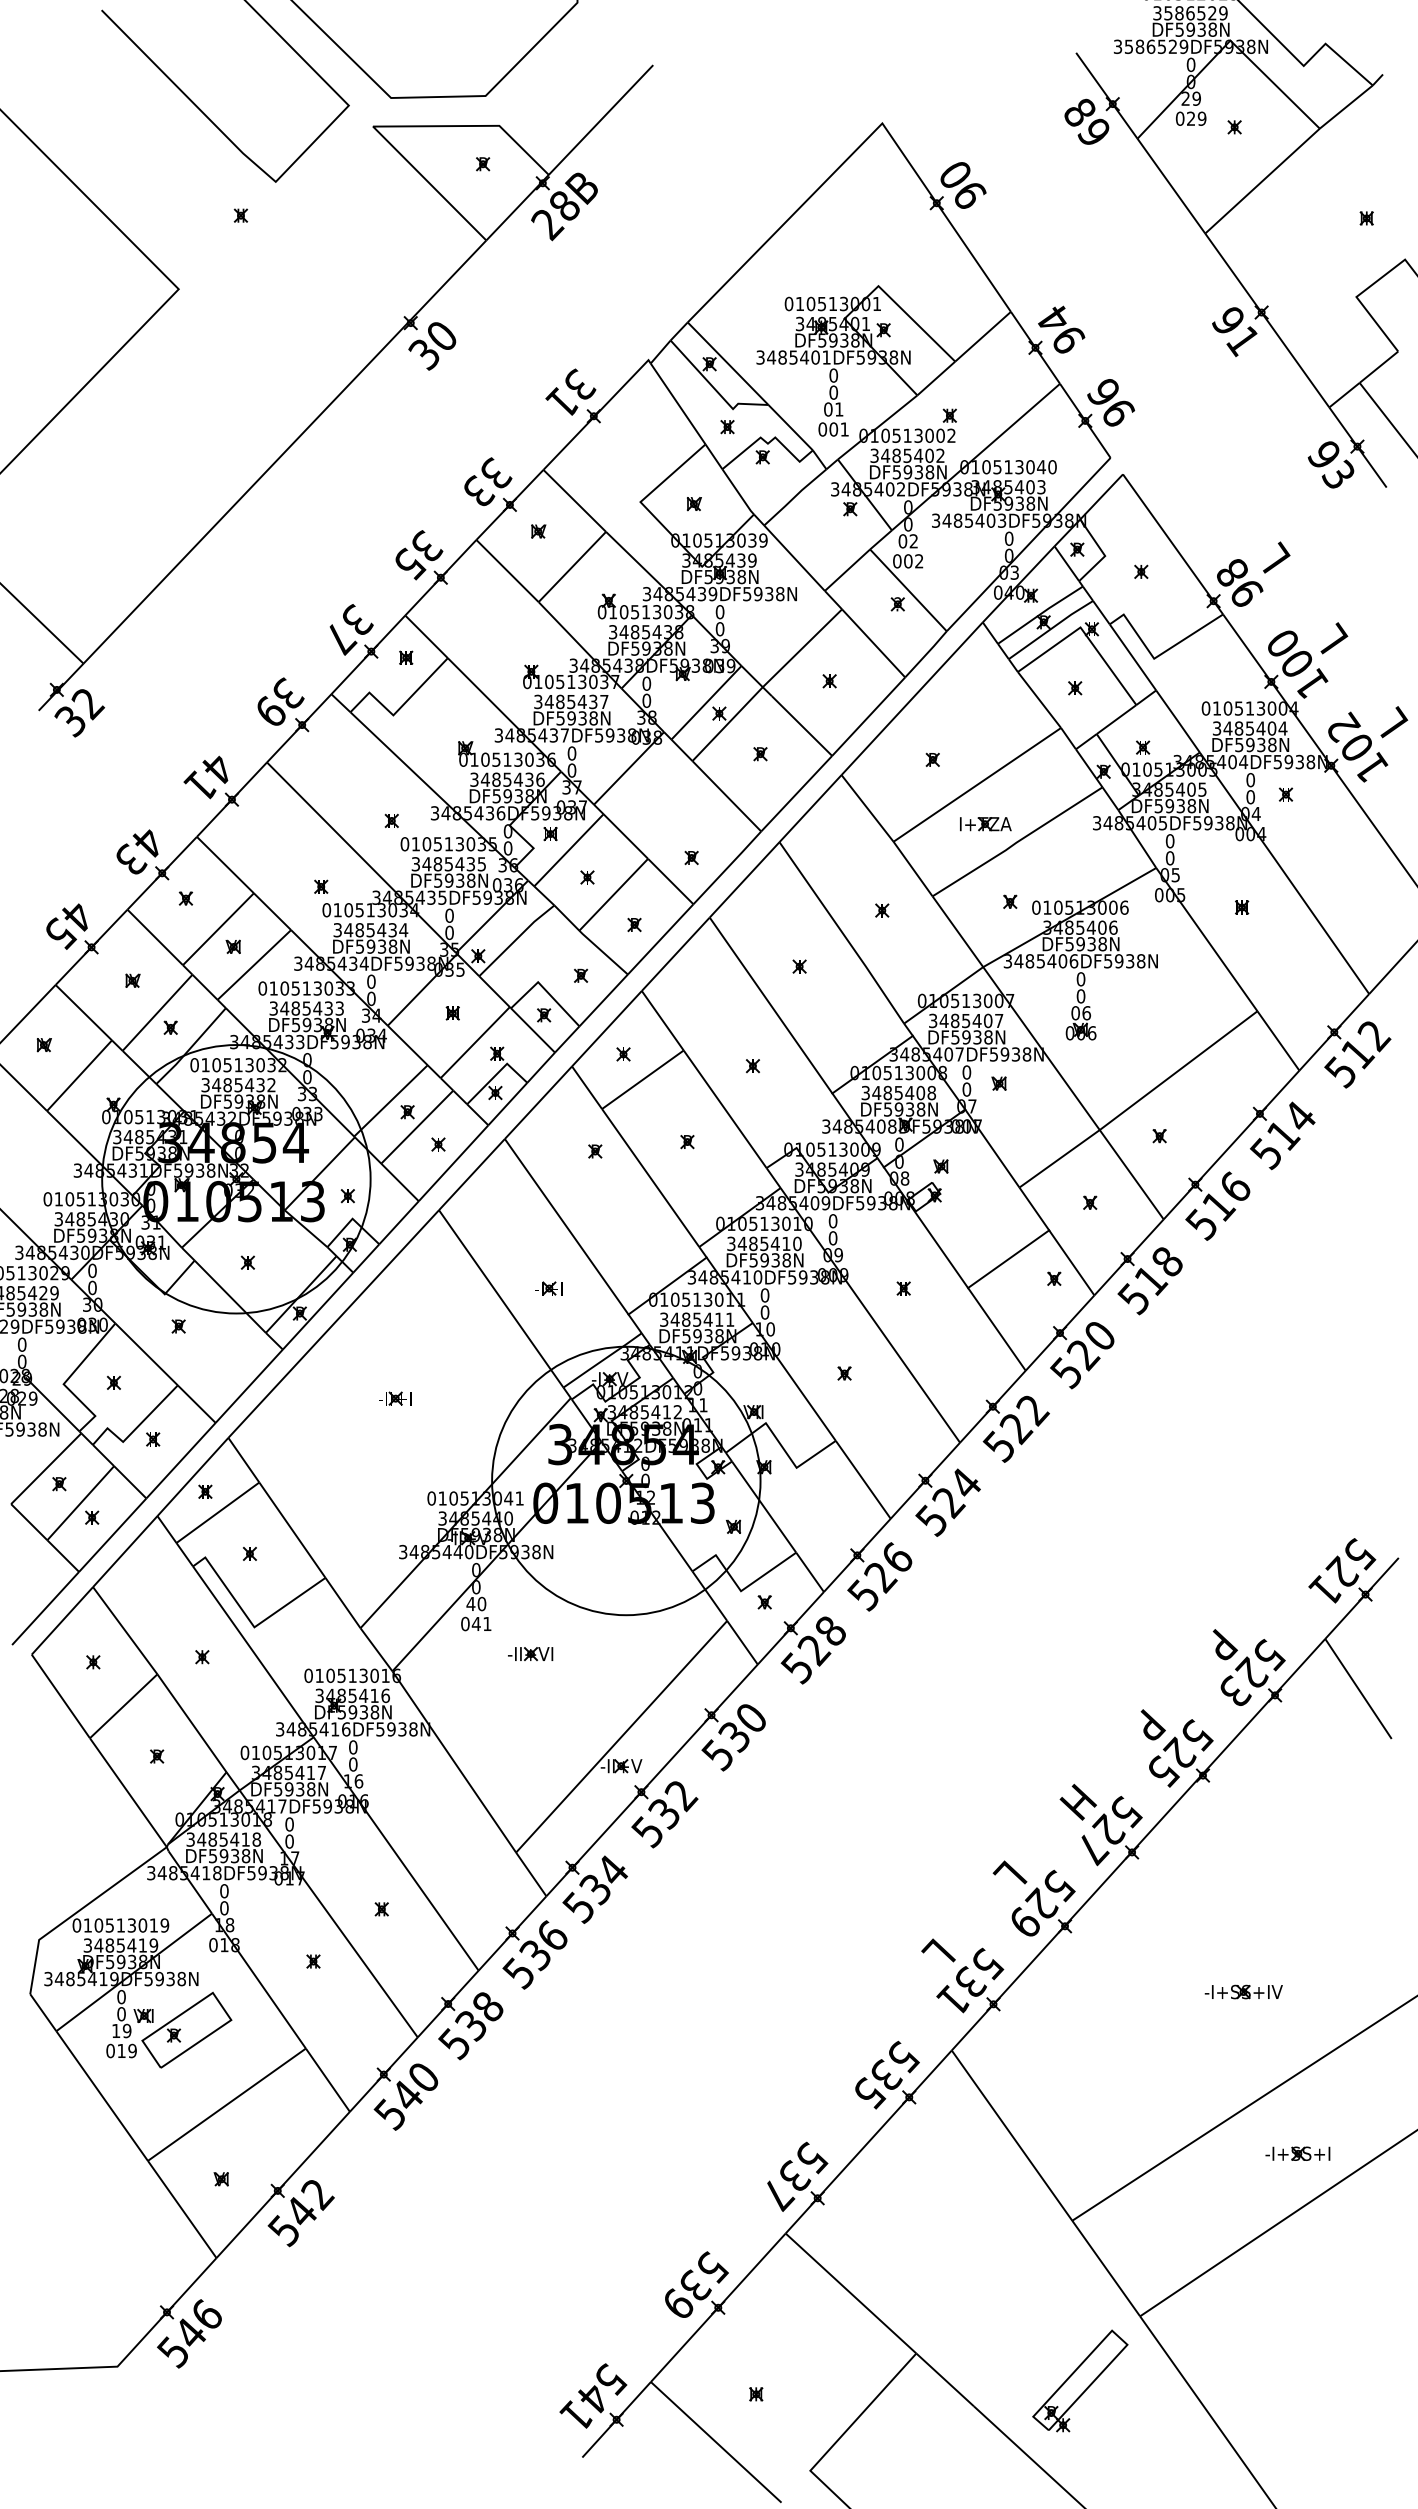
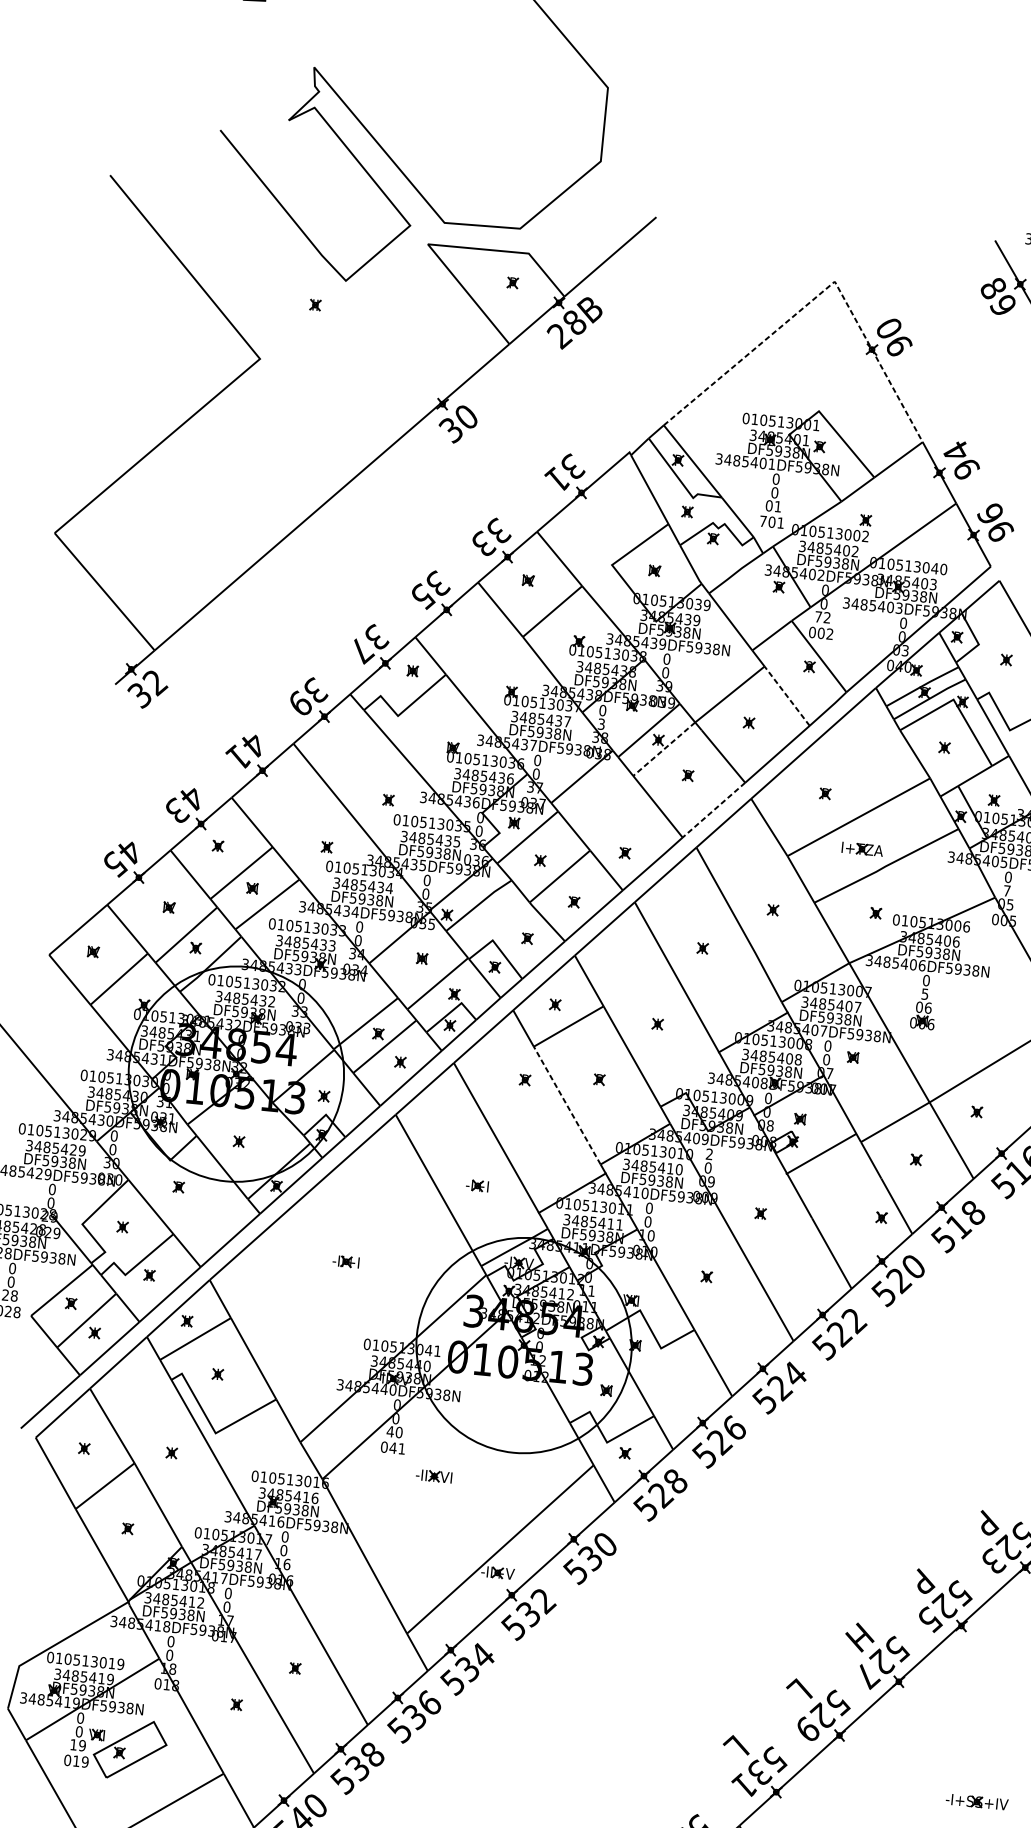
line: (865, 140) -> (820, 293), solid -> dashed
text: (822, 429) -> (763, 521), 001 -> 701
text: (902, 541) -> (818, 617), 02 -> 72
line: (873, 643) -> (787, 696), solid -> dashed
text: (646, 700) -> (601, 723), 0 -> 3
line: (727, 724) -> (664, 749), solid -> dashed
line: (796, 793) -> (713, 809), solid -> dashed
text: (1169, 858) -> (1006, 891), 0 -> 7
text: (1080, 996) -> (924, 994), 0 -> 5
line: (650, 1178) -> (567, 1105), solid -> dashed
text: (832, 1221) -> (709, 1154), 0 -> 2
line: (1008, 1259) -> (821, 1154), moved
text: (256, 1839) -> (200, 1602), 3485418 -> 3485412

